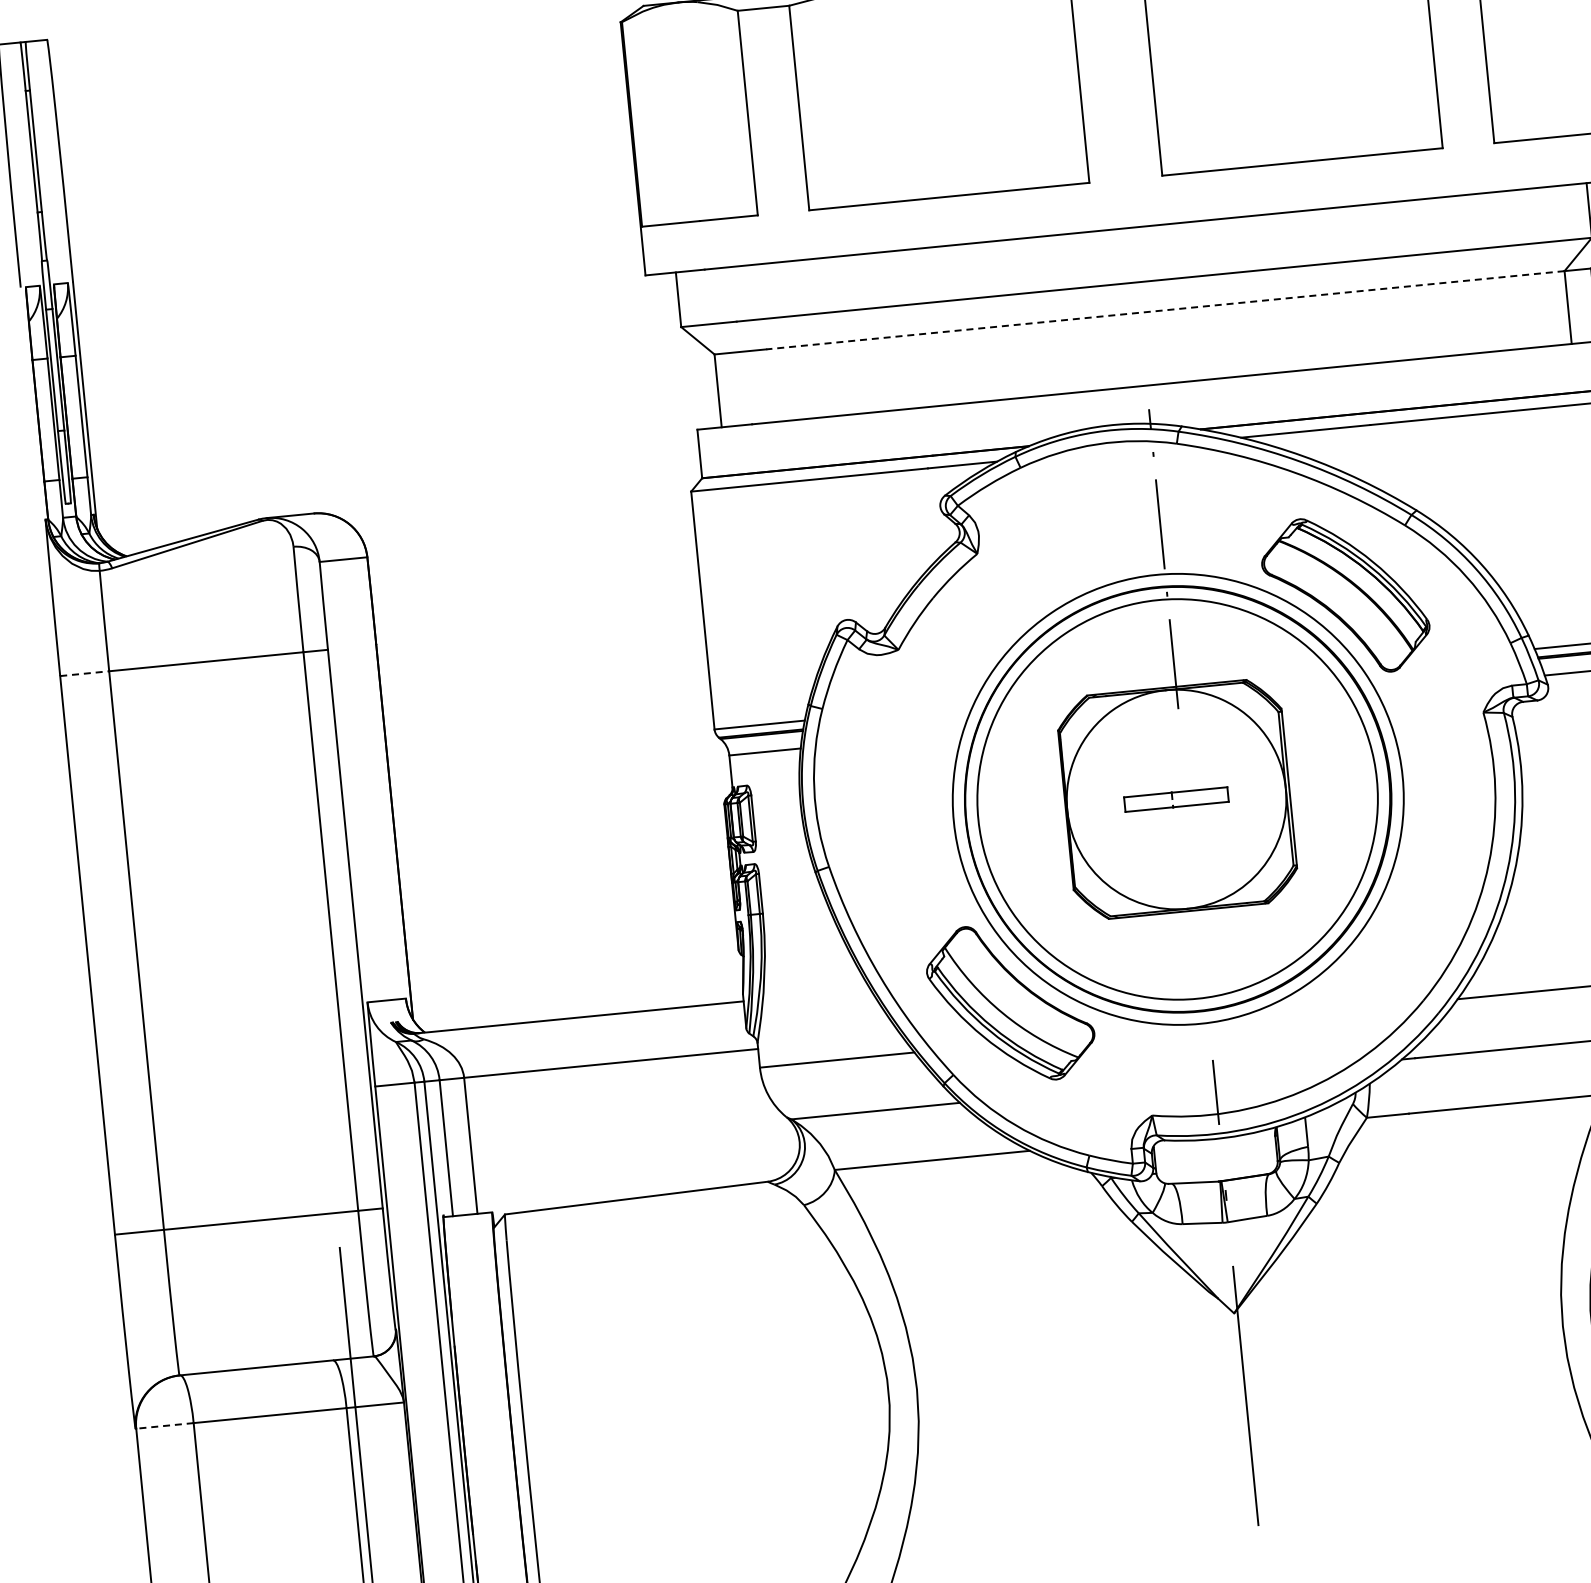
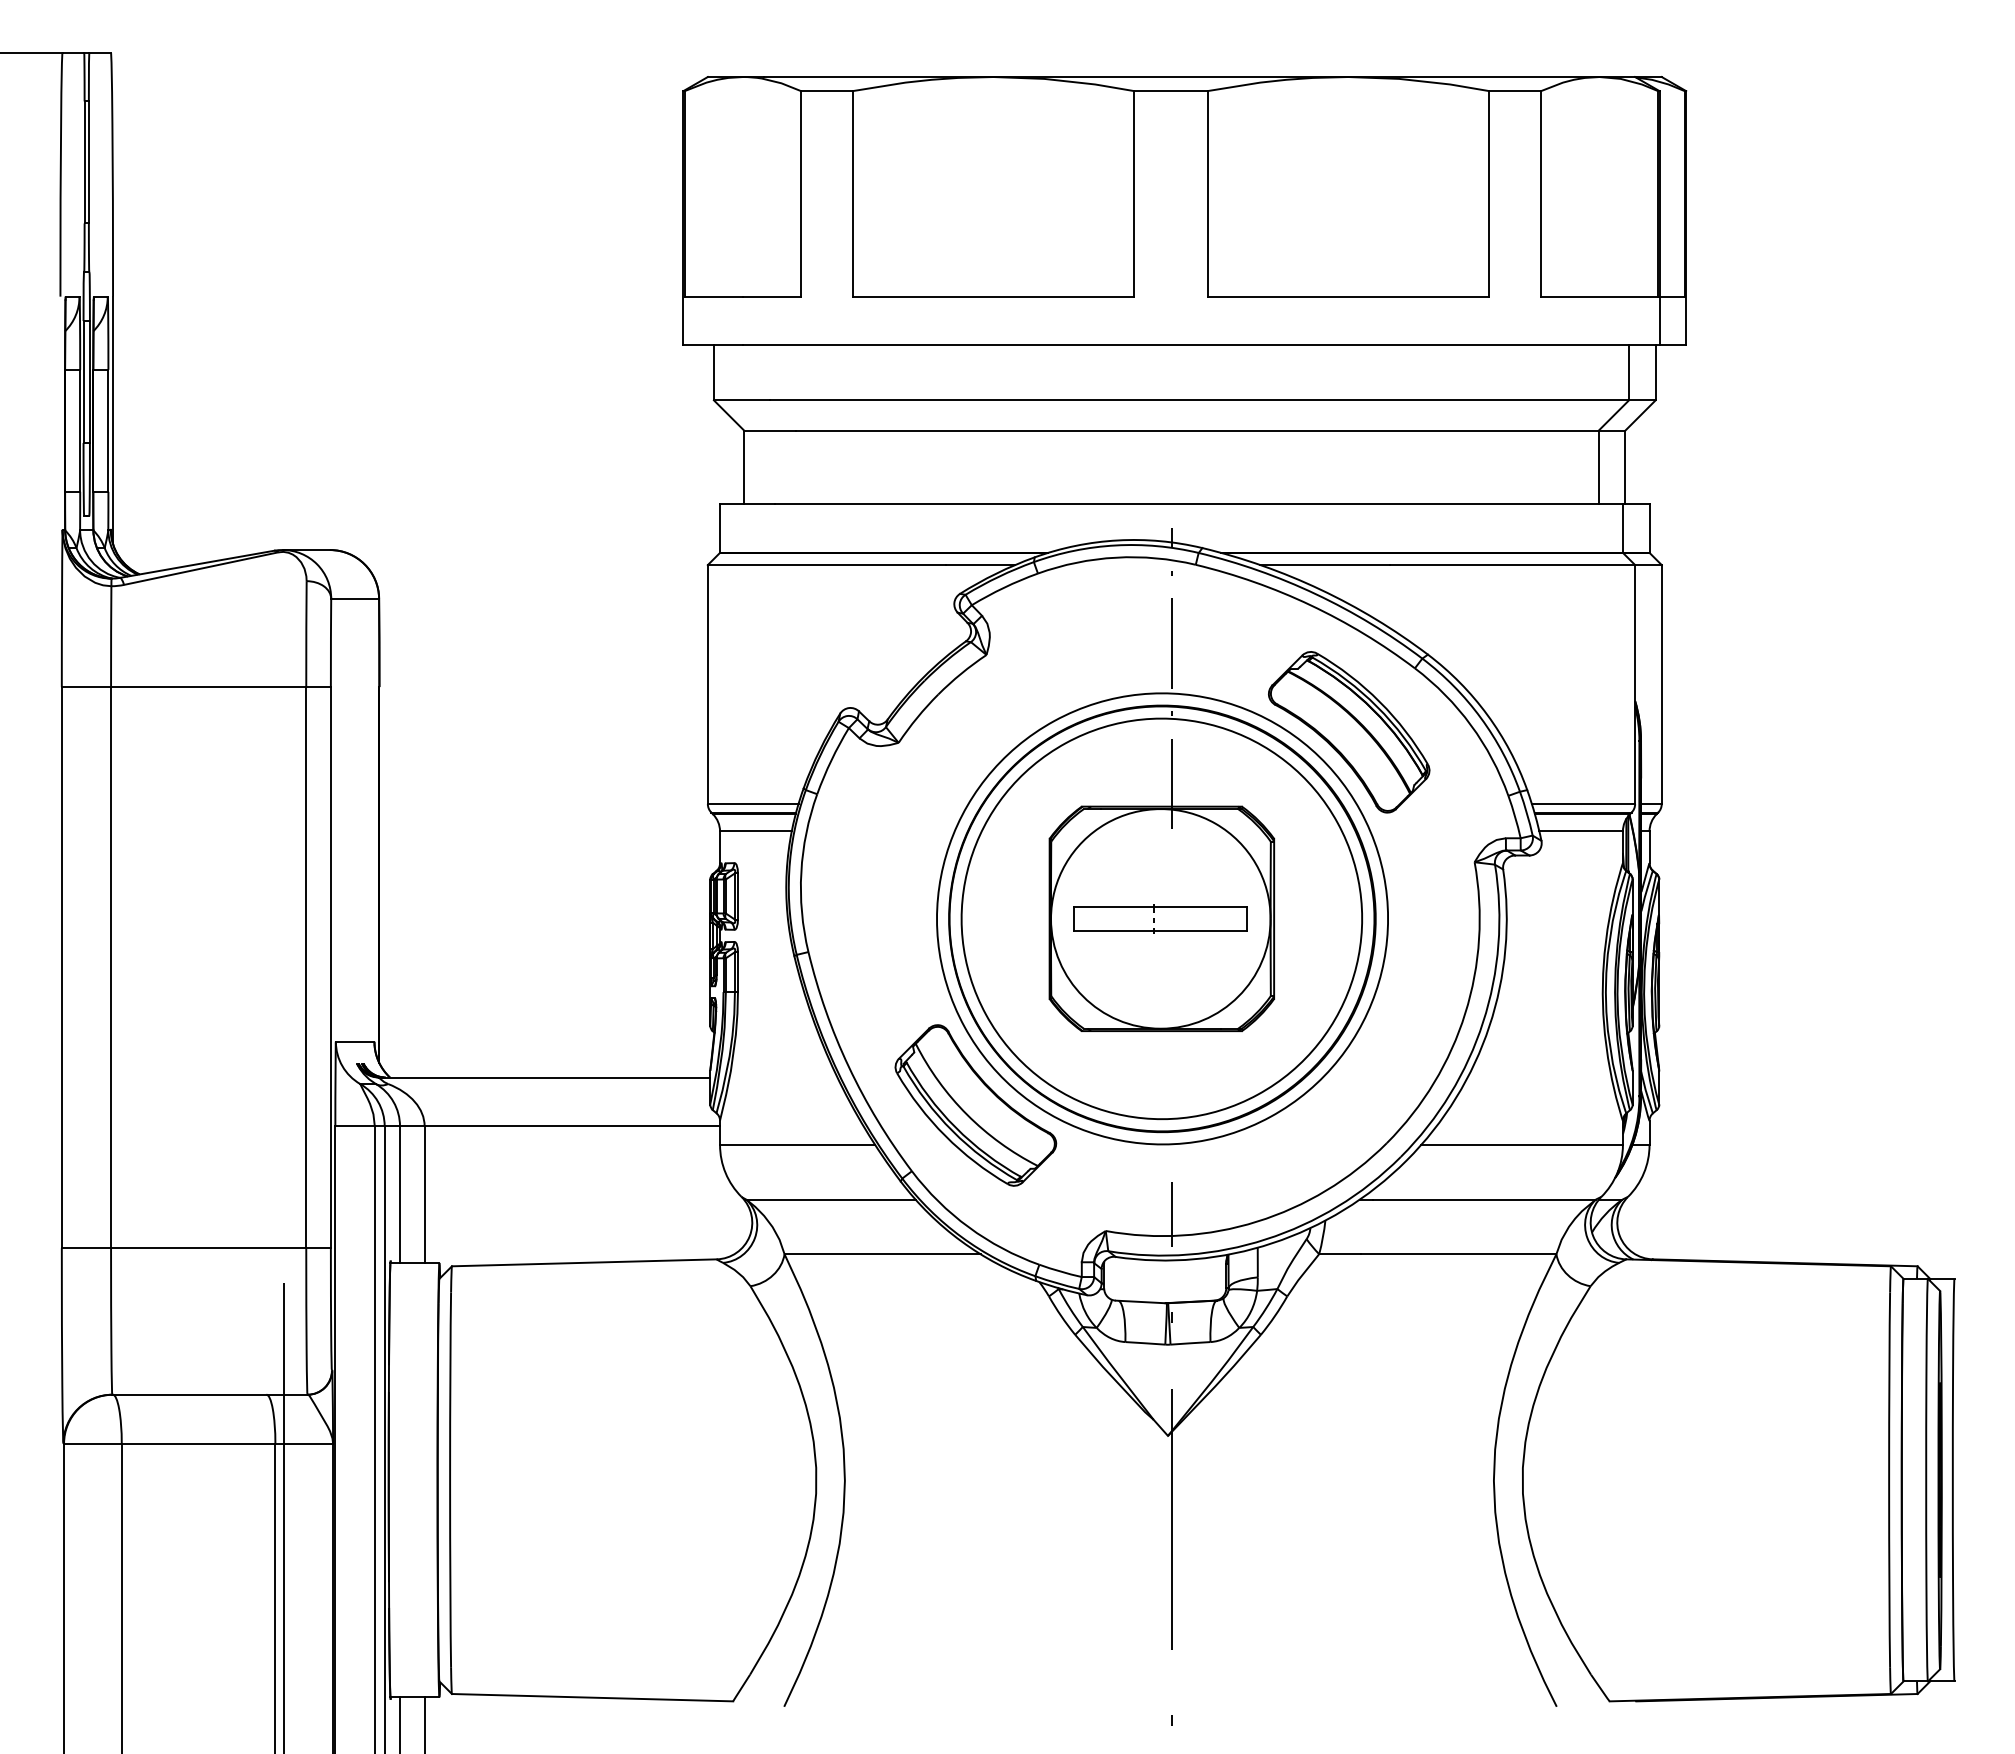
line: (1165, 309) -> (1197, 430), dashed -> solid
line: (84, 674) -> (86, 687), dashed -> solid
part: (1176, 799) -> (1160, 918), size x1.67
line: (164, 1425) -> (92, 1443), dashed -> solid

